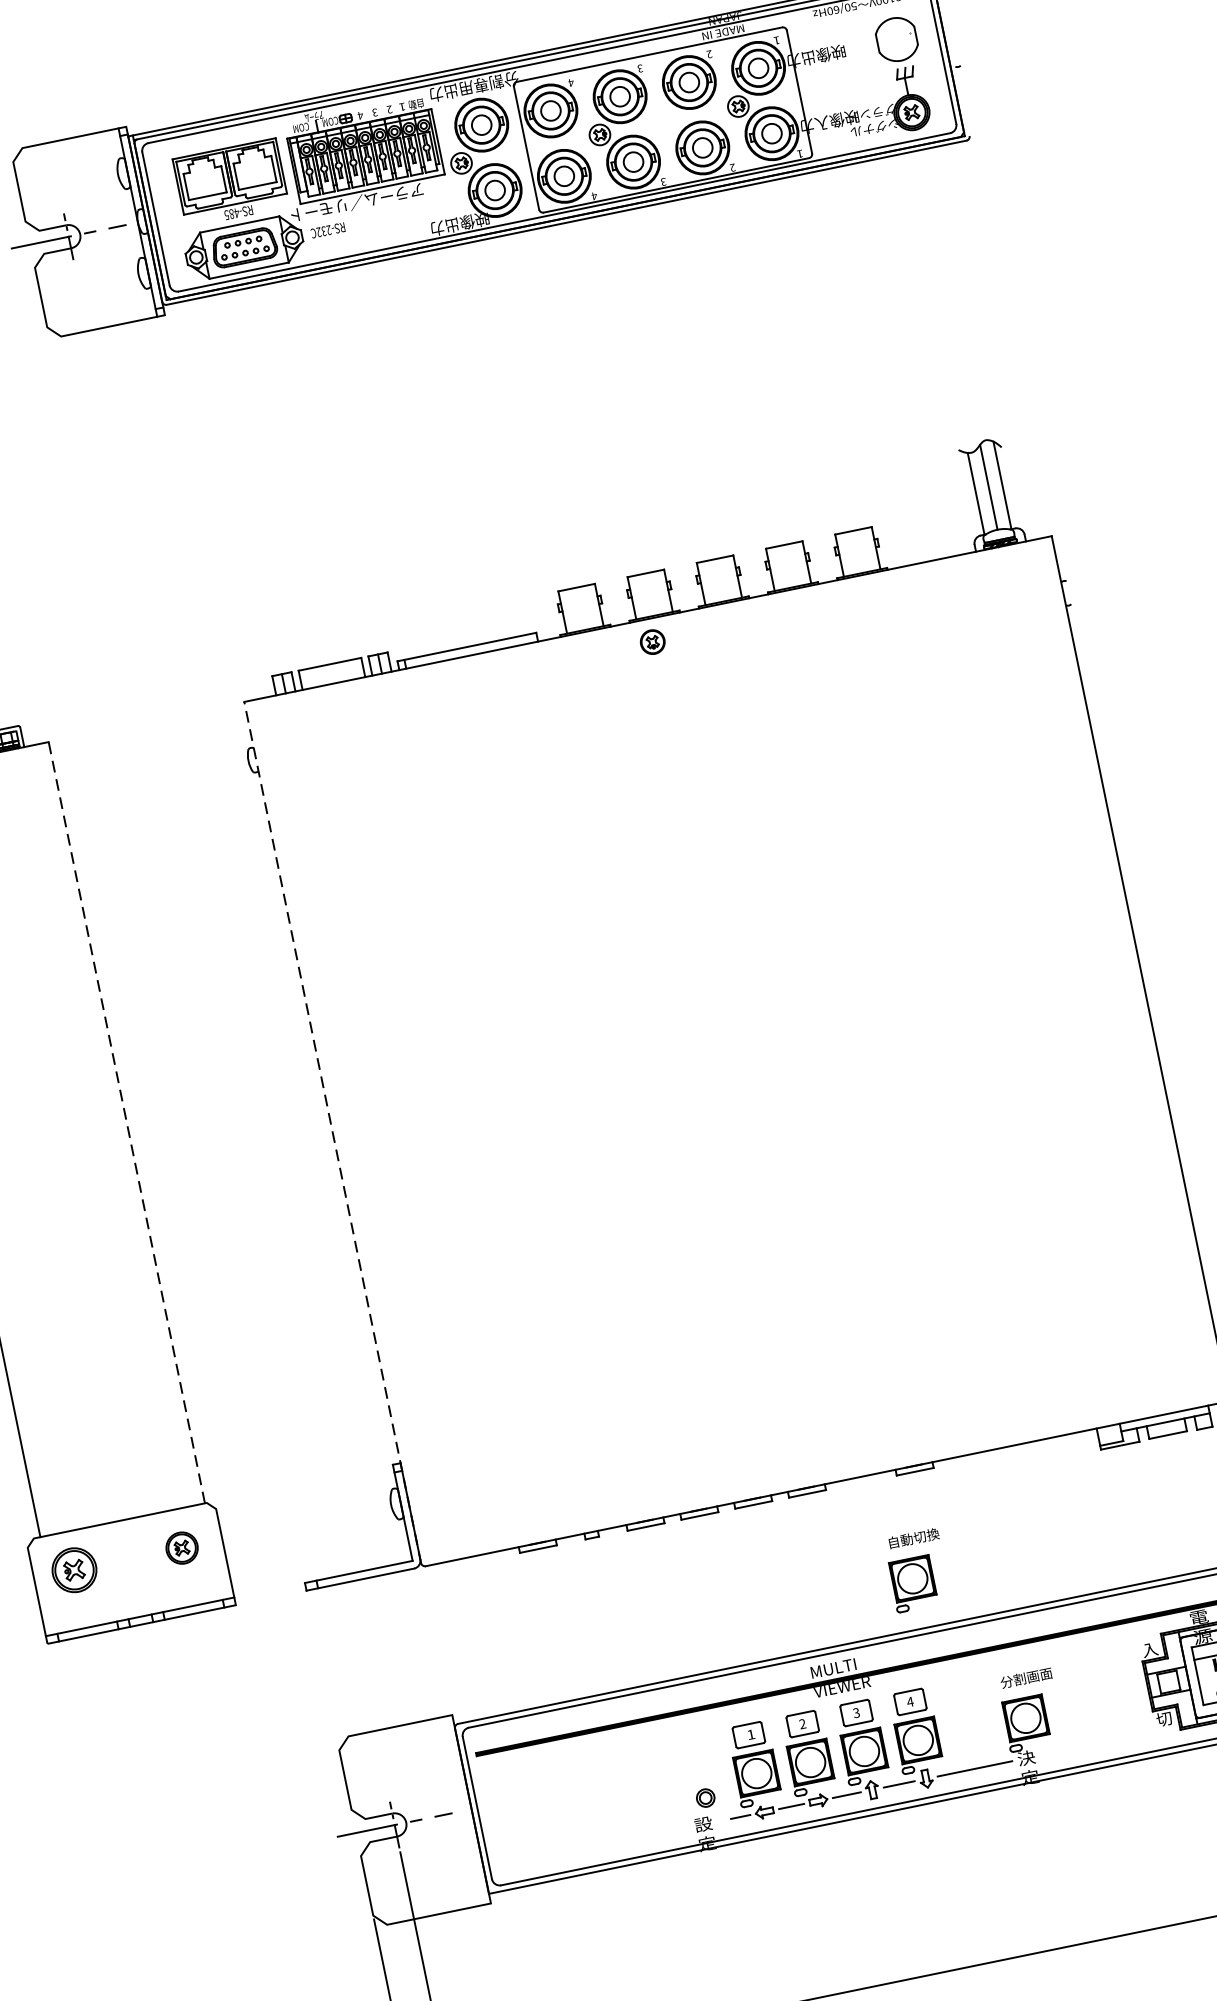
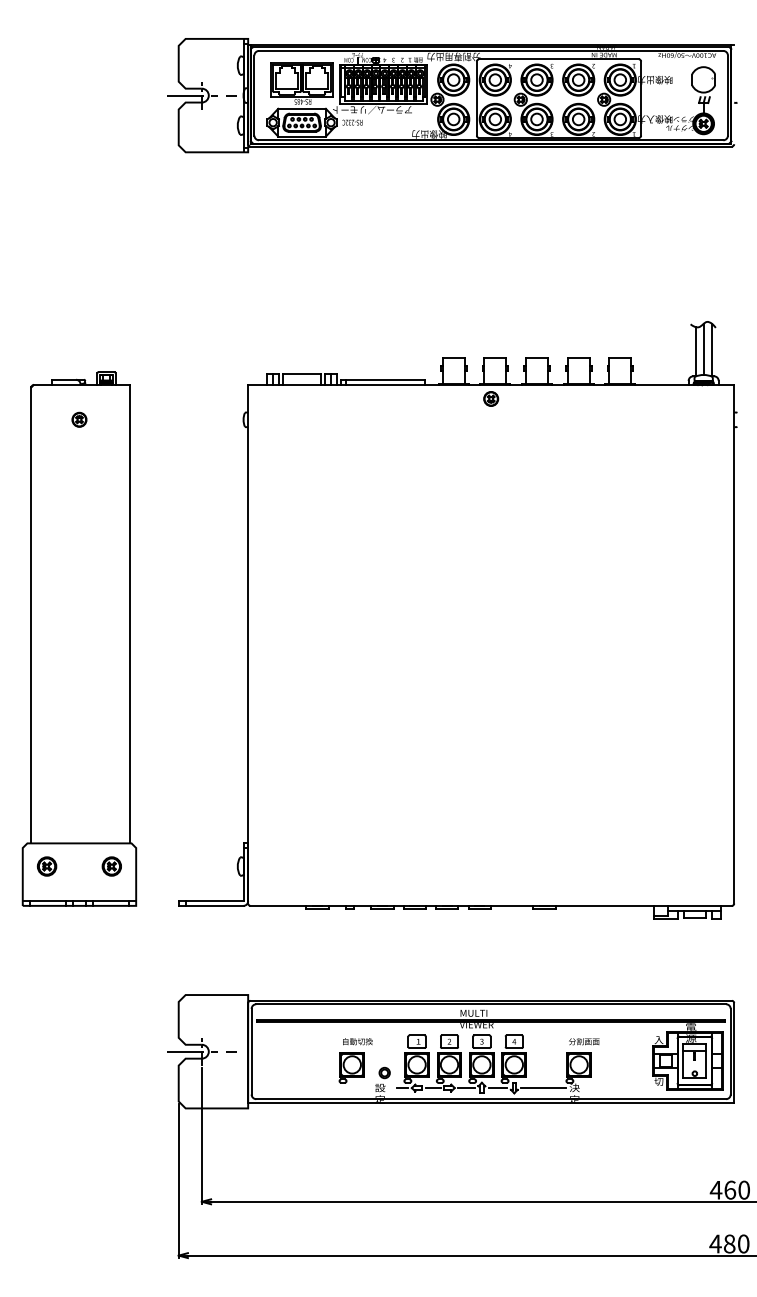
line: (126, 1121) -> (130, 613), dashed -> solid
line: (333, 1131) -> (248, 643), dashed -> solid
part: (73, 1570) -> (46, 866), size x0.71
part: (916, 1570) -> (355, 1060), moved

